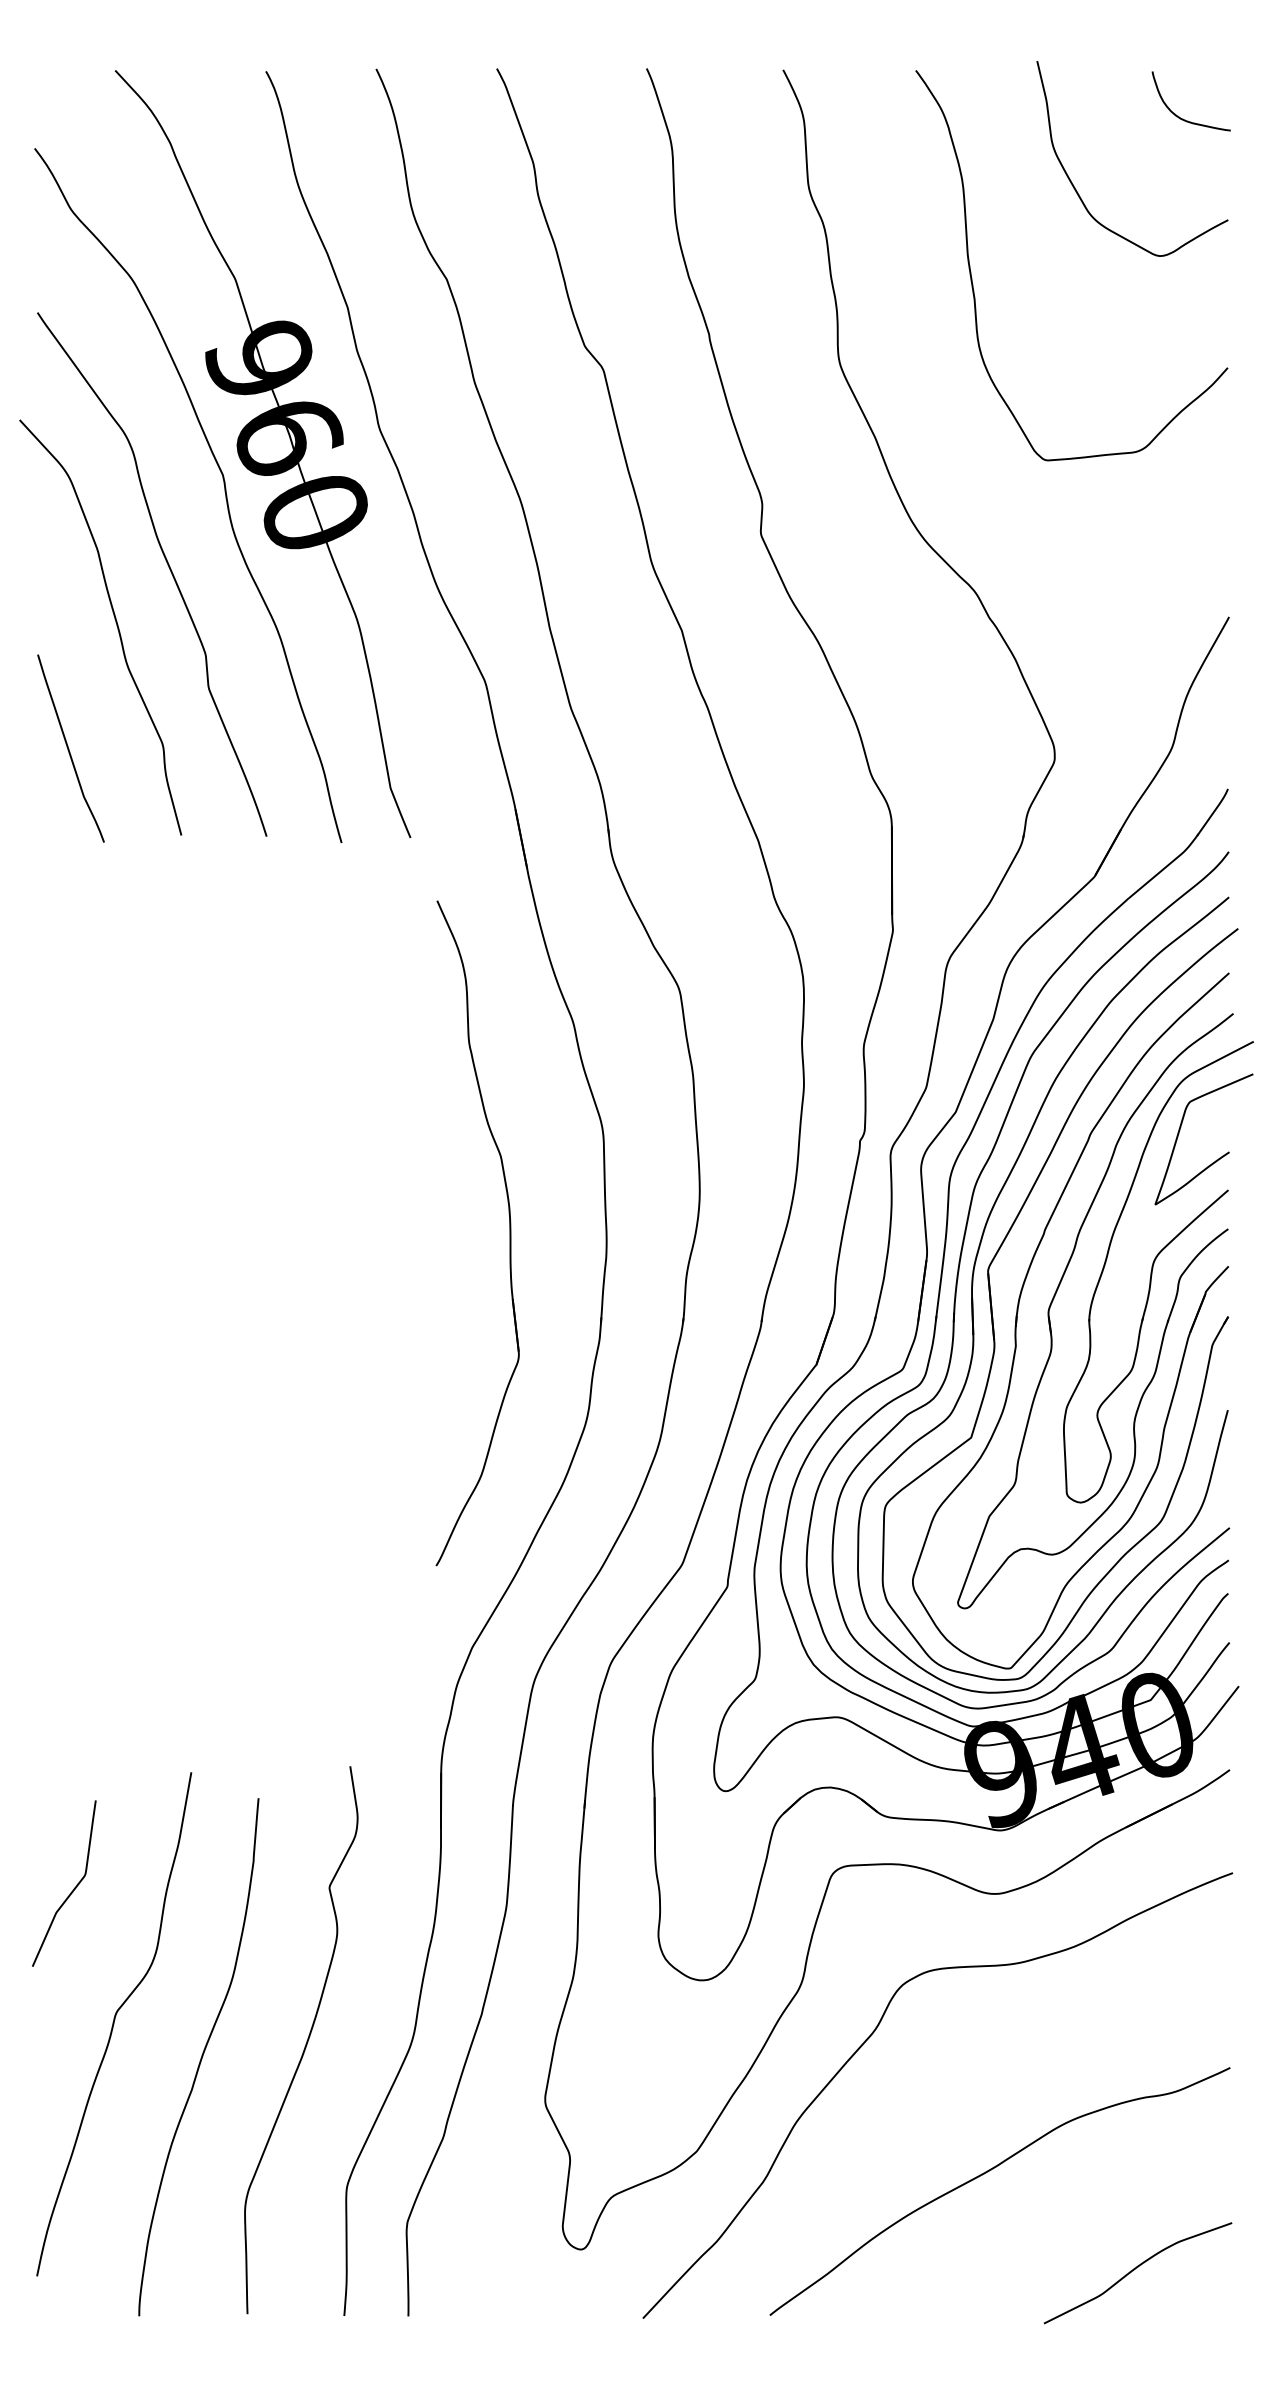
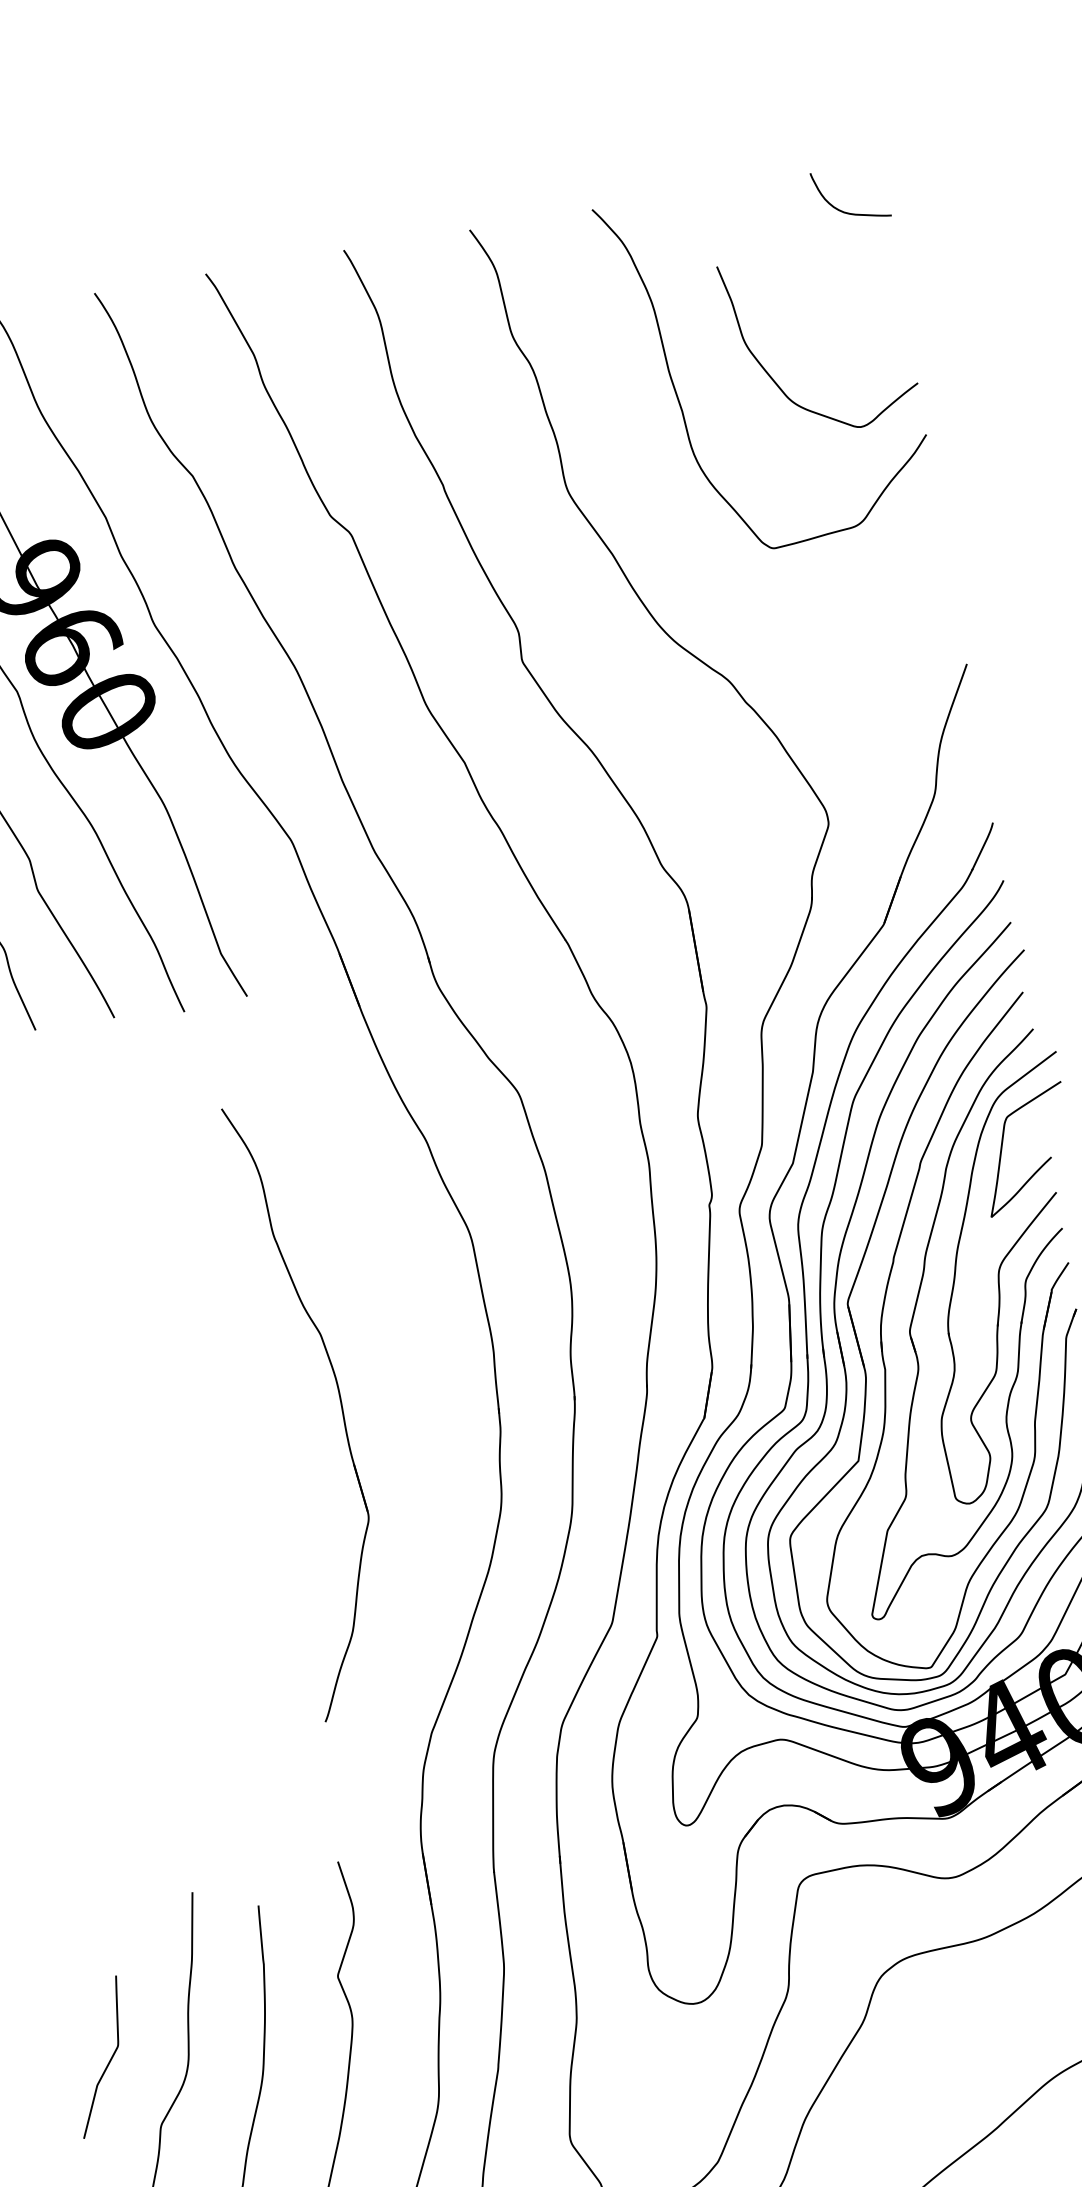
curve: (1078, 192) -> (775, 381), moved
part: (509, 1233) -> (340, 1404), moved
curve: (73, 1888) -> (109, 2060), moved

